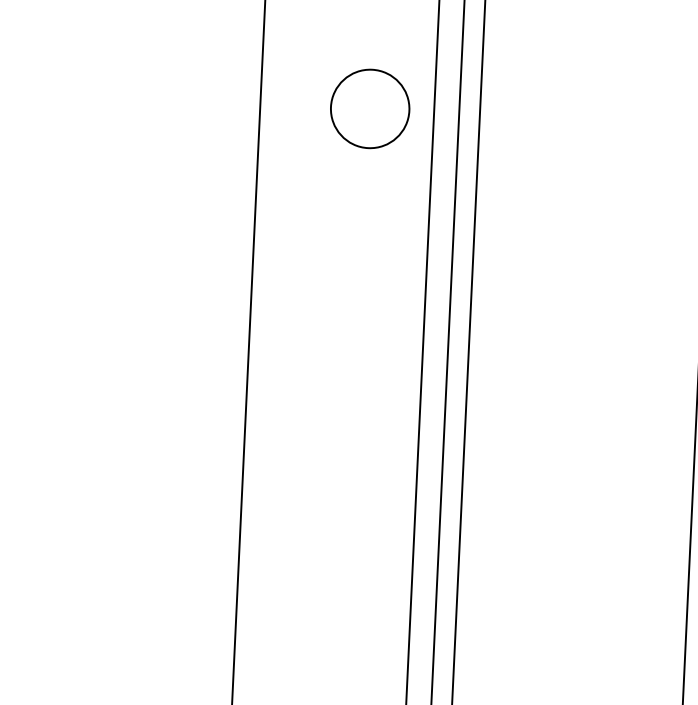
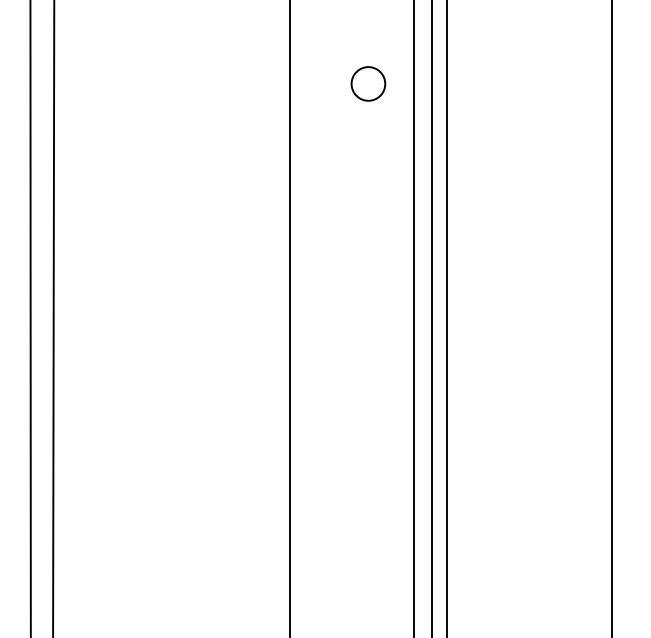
circle: (370, 108) -> (368, 83), size x0.6

